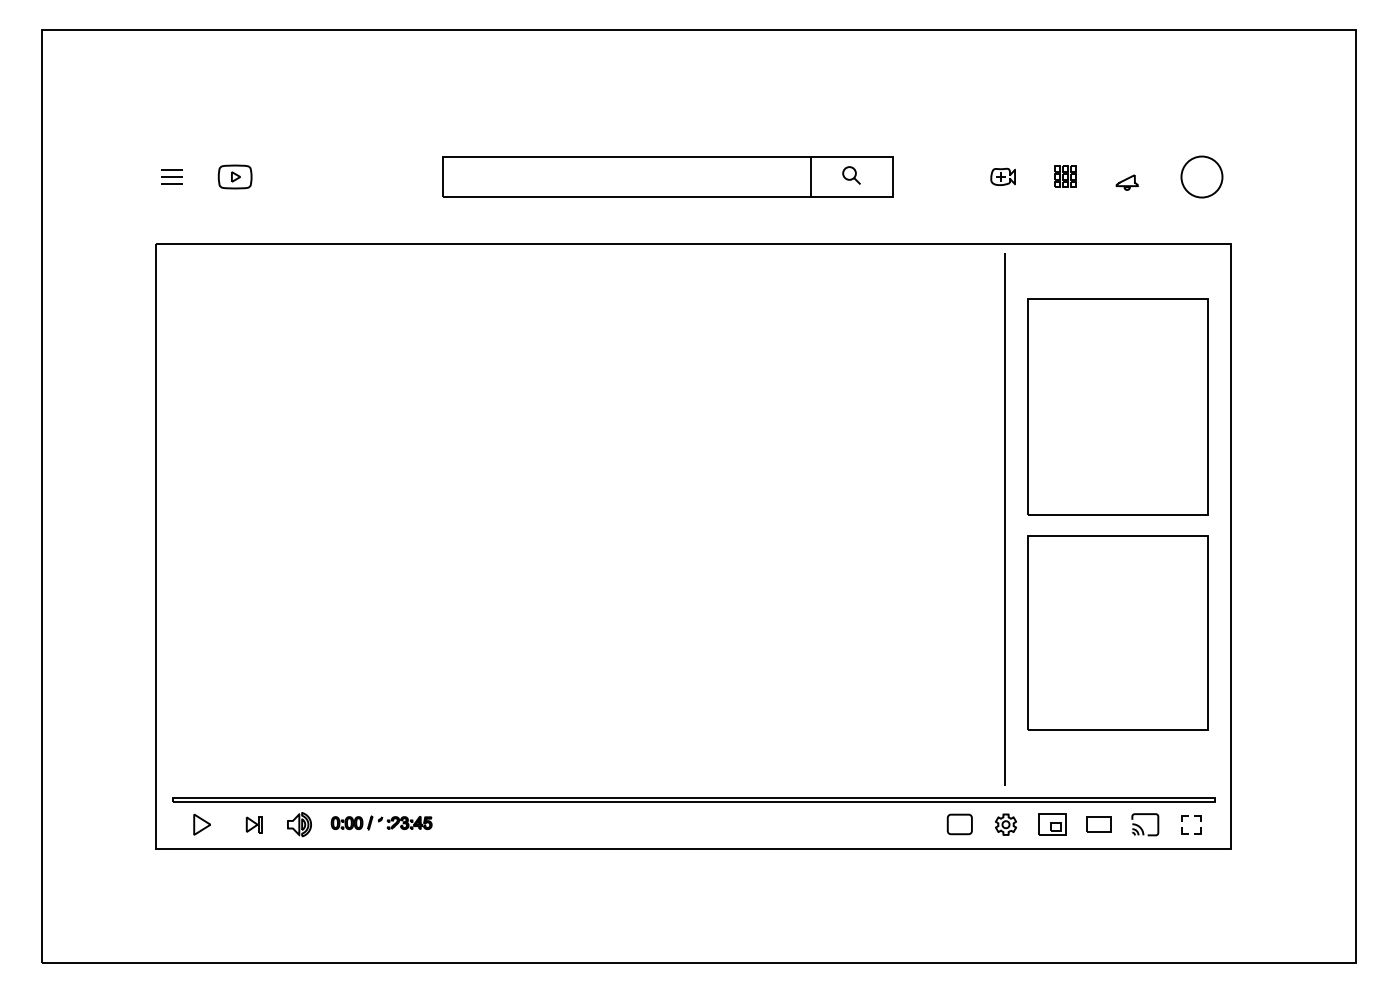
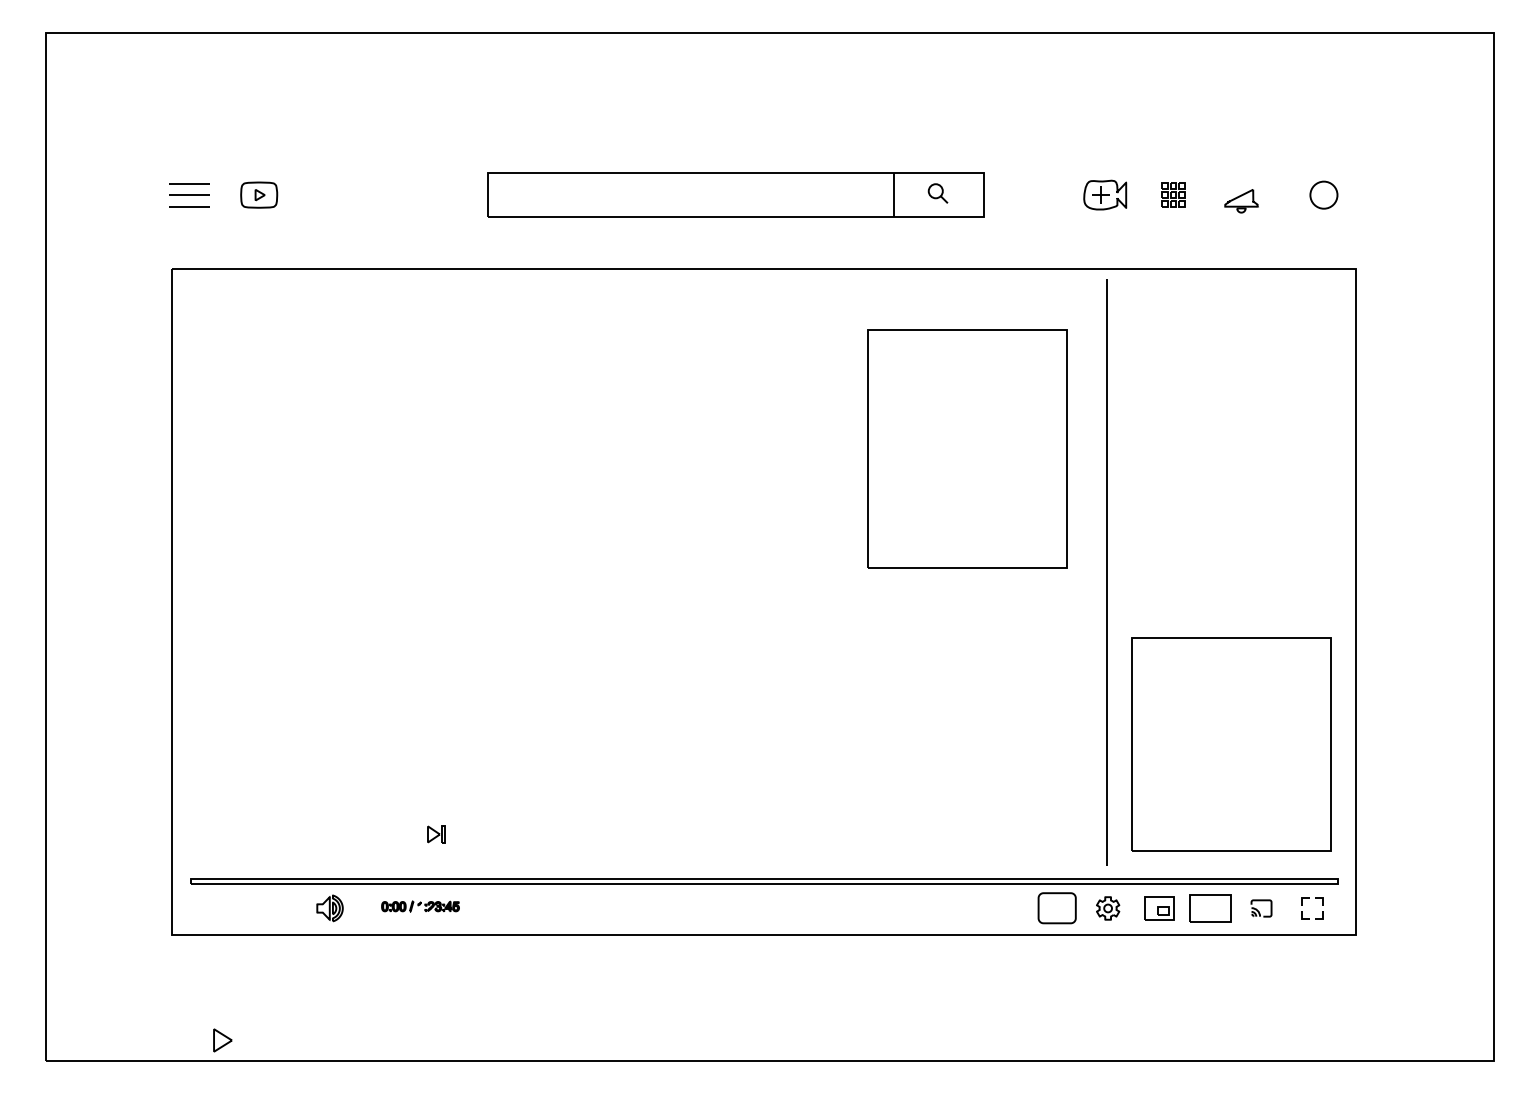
part: (171, 176) -> (189, 194), size x1.6
part: (1002, 176) -> (1104, 194), size x1.6
circle: (1201, 176) -> (1323, 194), size x0.6
part: (1127, 182) -> (1241, 201), size x1.4
part: (1118, 407) -> (967, 448), moved
part: (1118, 633) -> (1231, 744), moved
part: (381, 822) -> (420, 906), size x0.7
part: (960, 823) -> (1057, 907), size x1.4
part: (201, 824) -> (222, 1040), moved
part: (254, 824) -> (436, 834), moved
part: (1098, 824) -> (1210, 908), size x1.6
part: (1145, 824) -> (1261, 908), size x0.7

